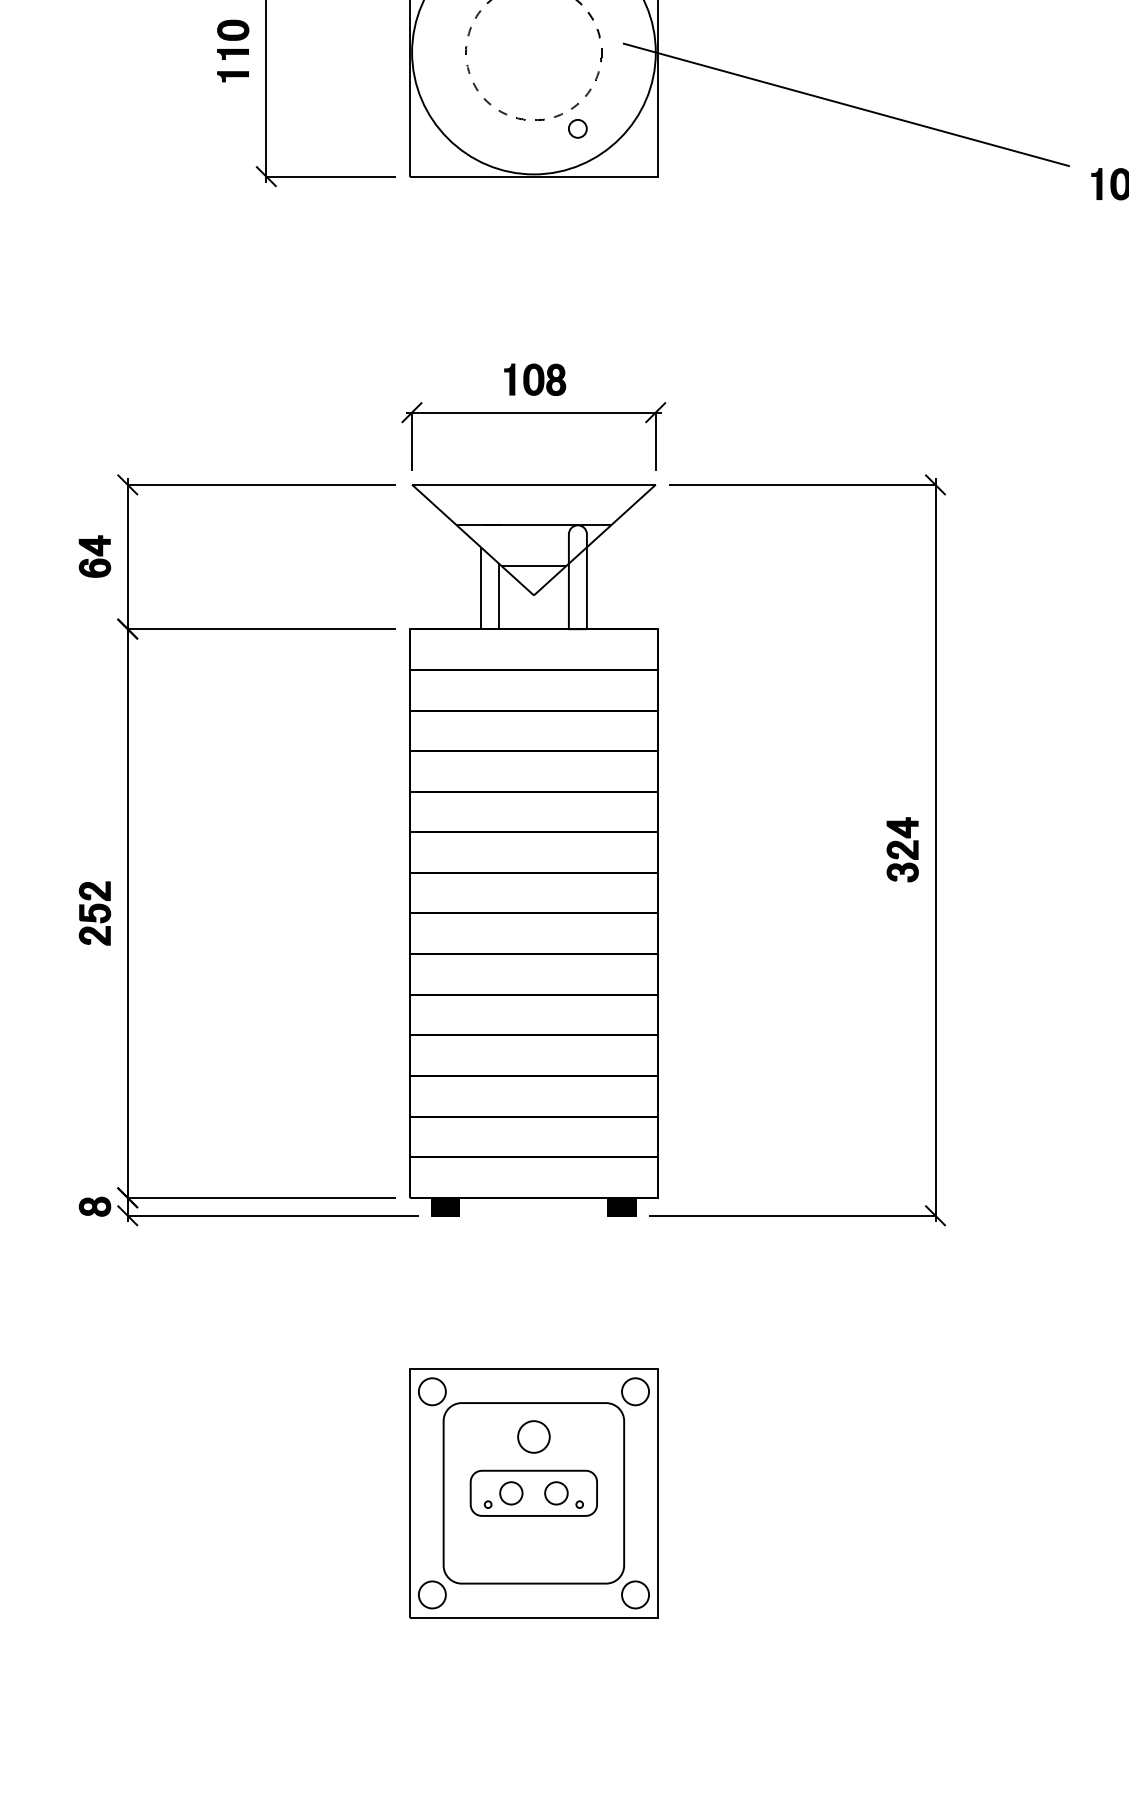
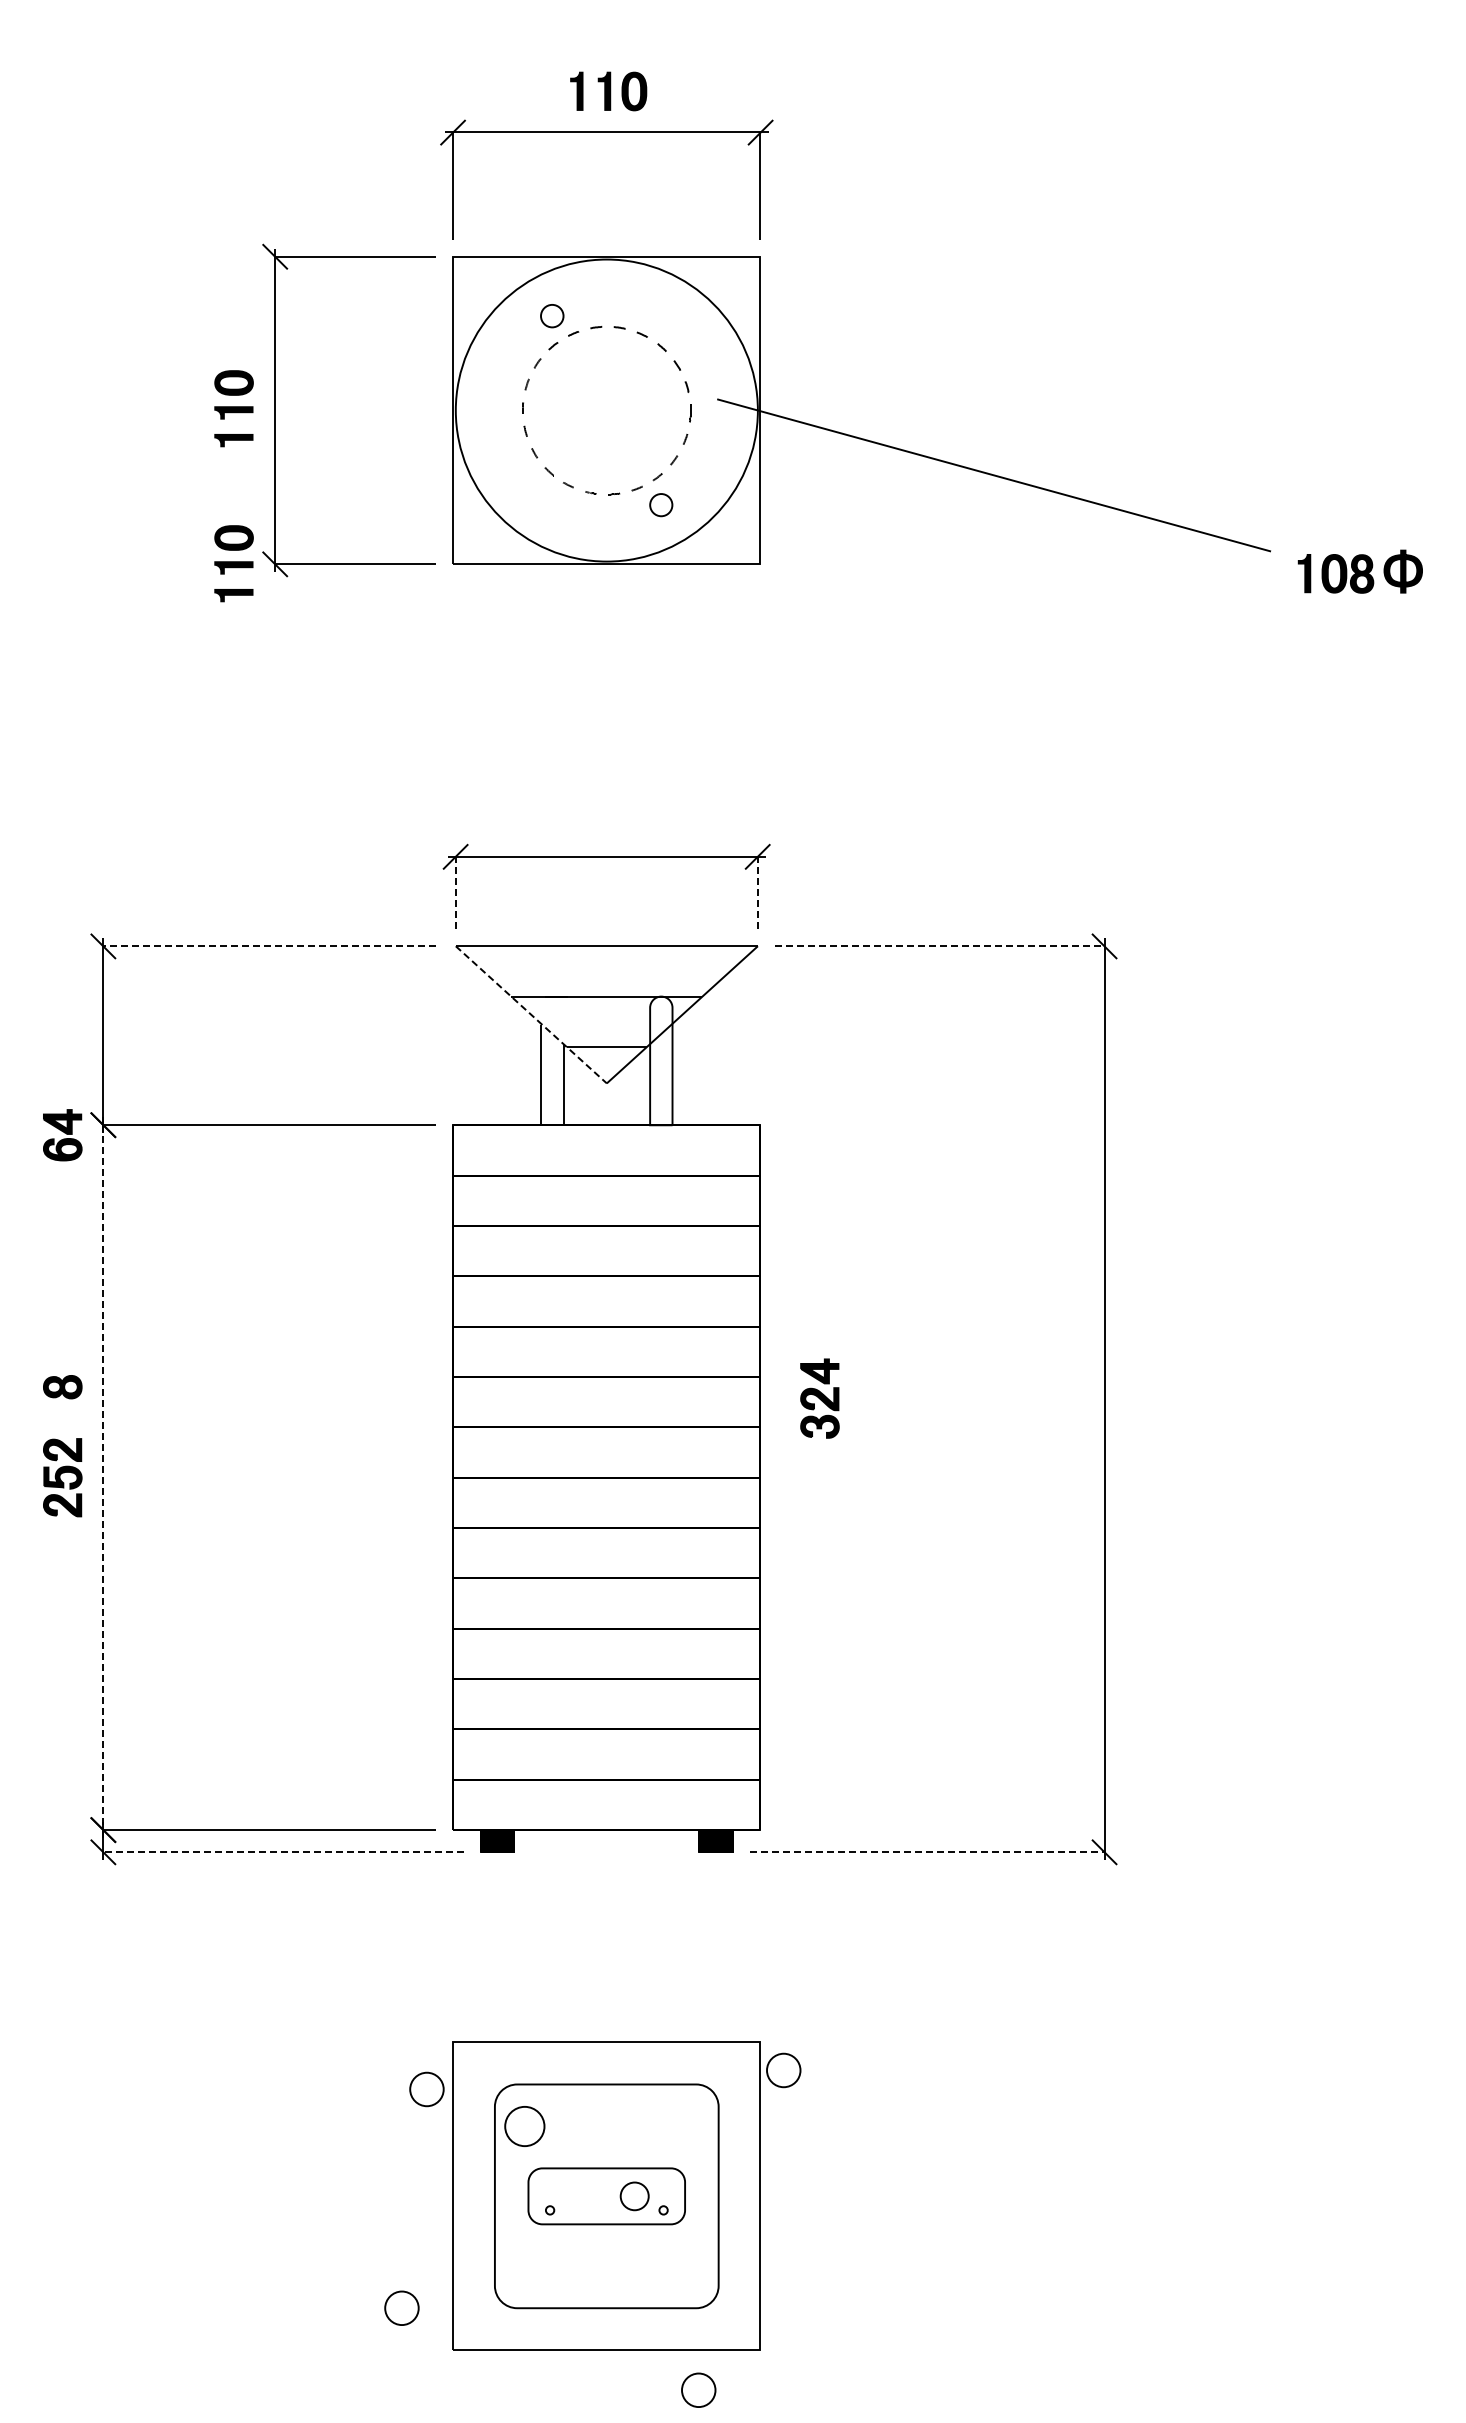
part: (232, 175) -> (233, 563), added
part: (535, 379) -> (608, 815), removed
line: (411, 441) -> (455, 892), solid -> dashed
line: (655, 441) -> (757, 892), solid -> dashed
line: (261, 484) -> (269, 946), solid -> dashed
line: (803, 484) -> (940, 946), solid -> dashed
line: (473, 540) -> (531, 1015), solid -> dashed
part: (94, 556) -> (62, 1135), moved
part: (902, 849) -> (819, 1398), moved
line: (127, 914) -> (103, 1478), solid -> dashed
part: (94, 1207) -> (62, 1387), moved
line: (273, 1215) -> (283, 1852), solid -> dashed
line: (792, 1215) -> (927, 1852), solid -> dashed
part: (432, 1391) -> (426, 2089), moved
part: (635, 1391) -> (783, 2070), moved
part: (533, 1436) -> (524, 2126), moved
part: (511, 1493) -> (578, 2196), removed
part: (432, 1594) -> (401, 2307), moved
part: (635, 1594) -> (698, 2389), moved

